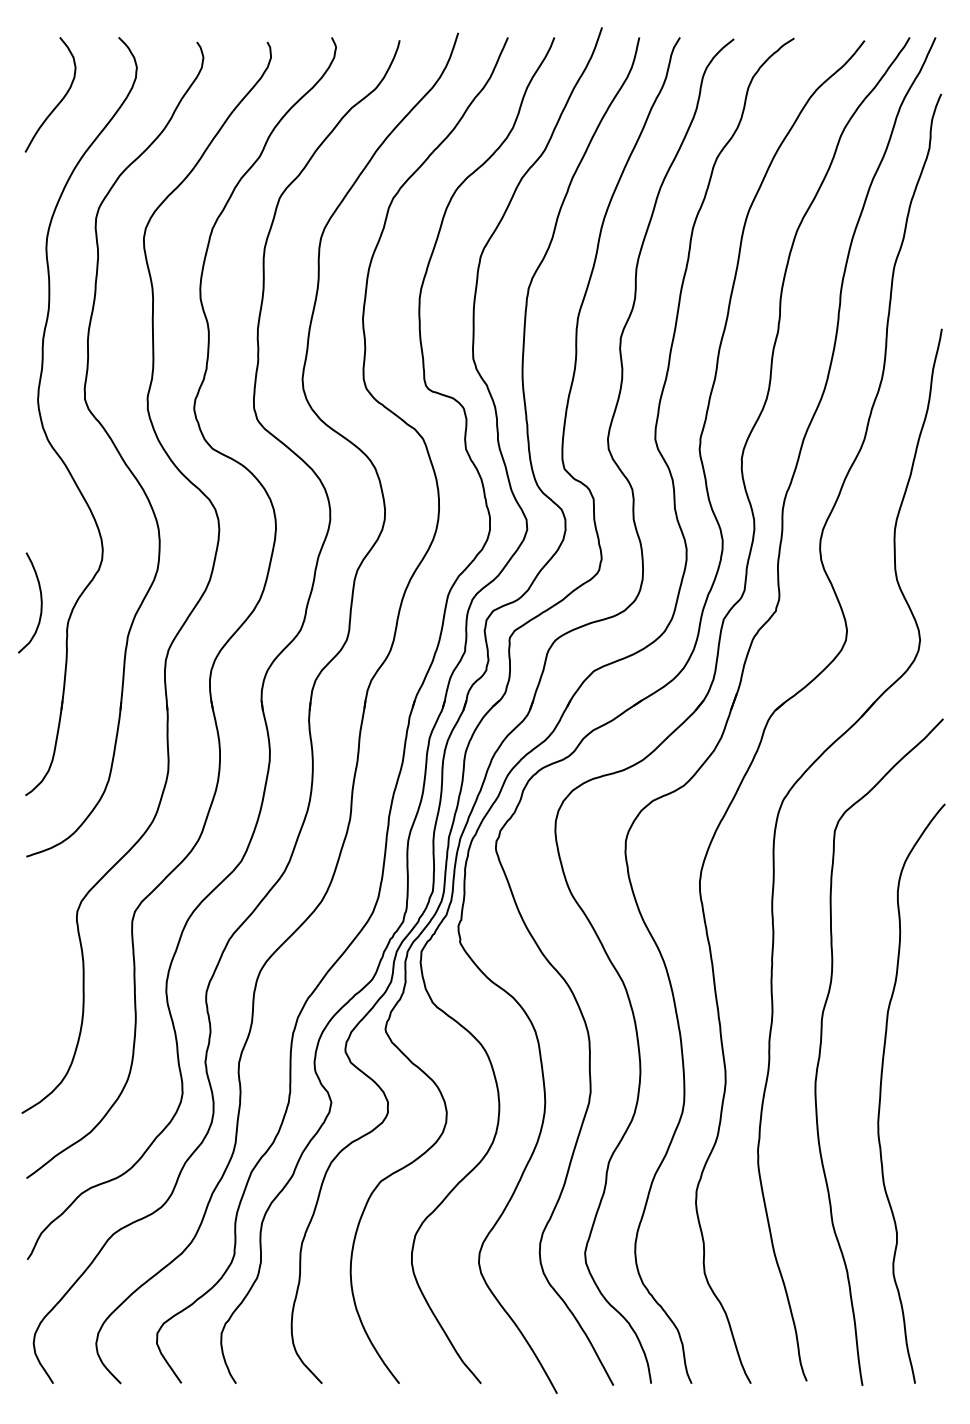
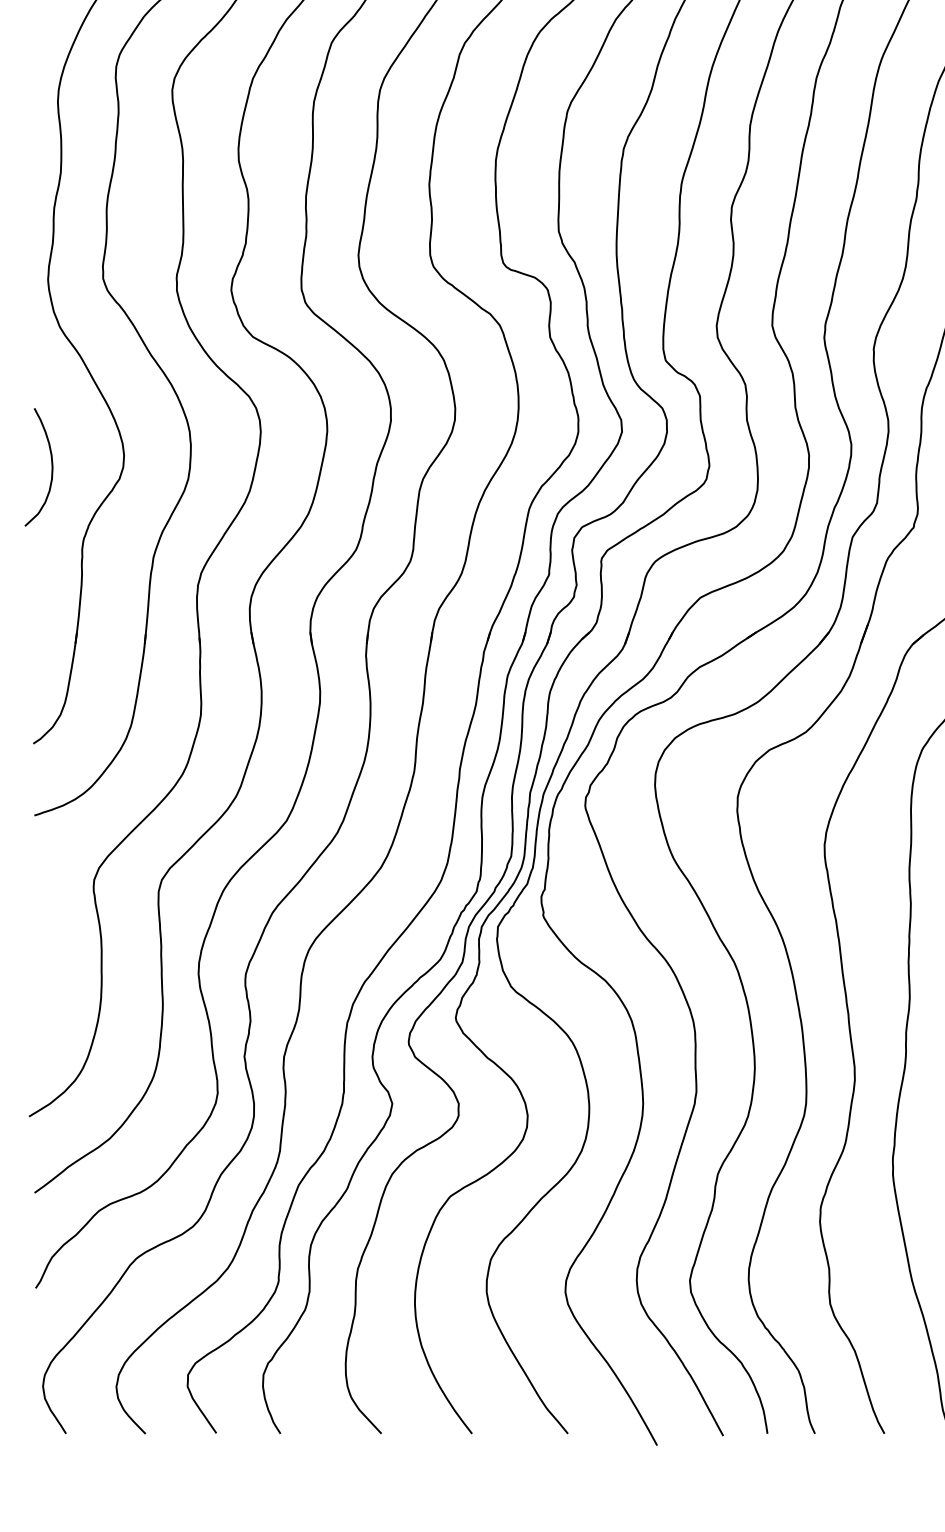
curve: (40, 602) -> (51, 466), moved

